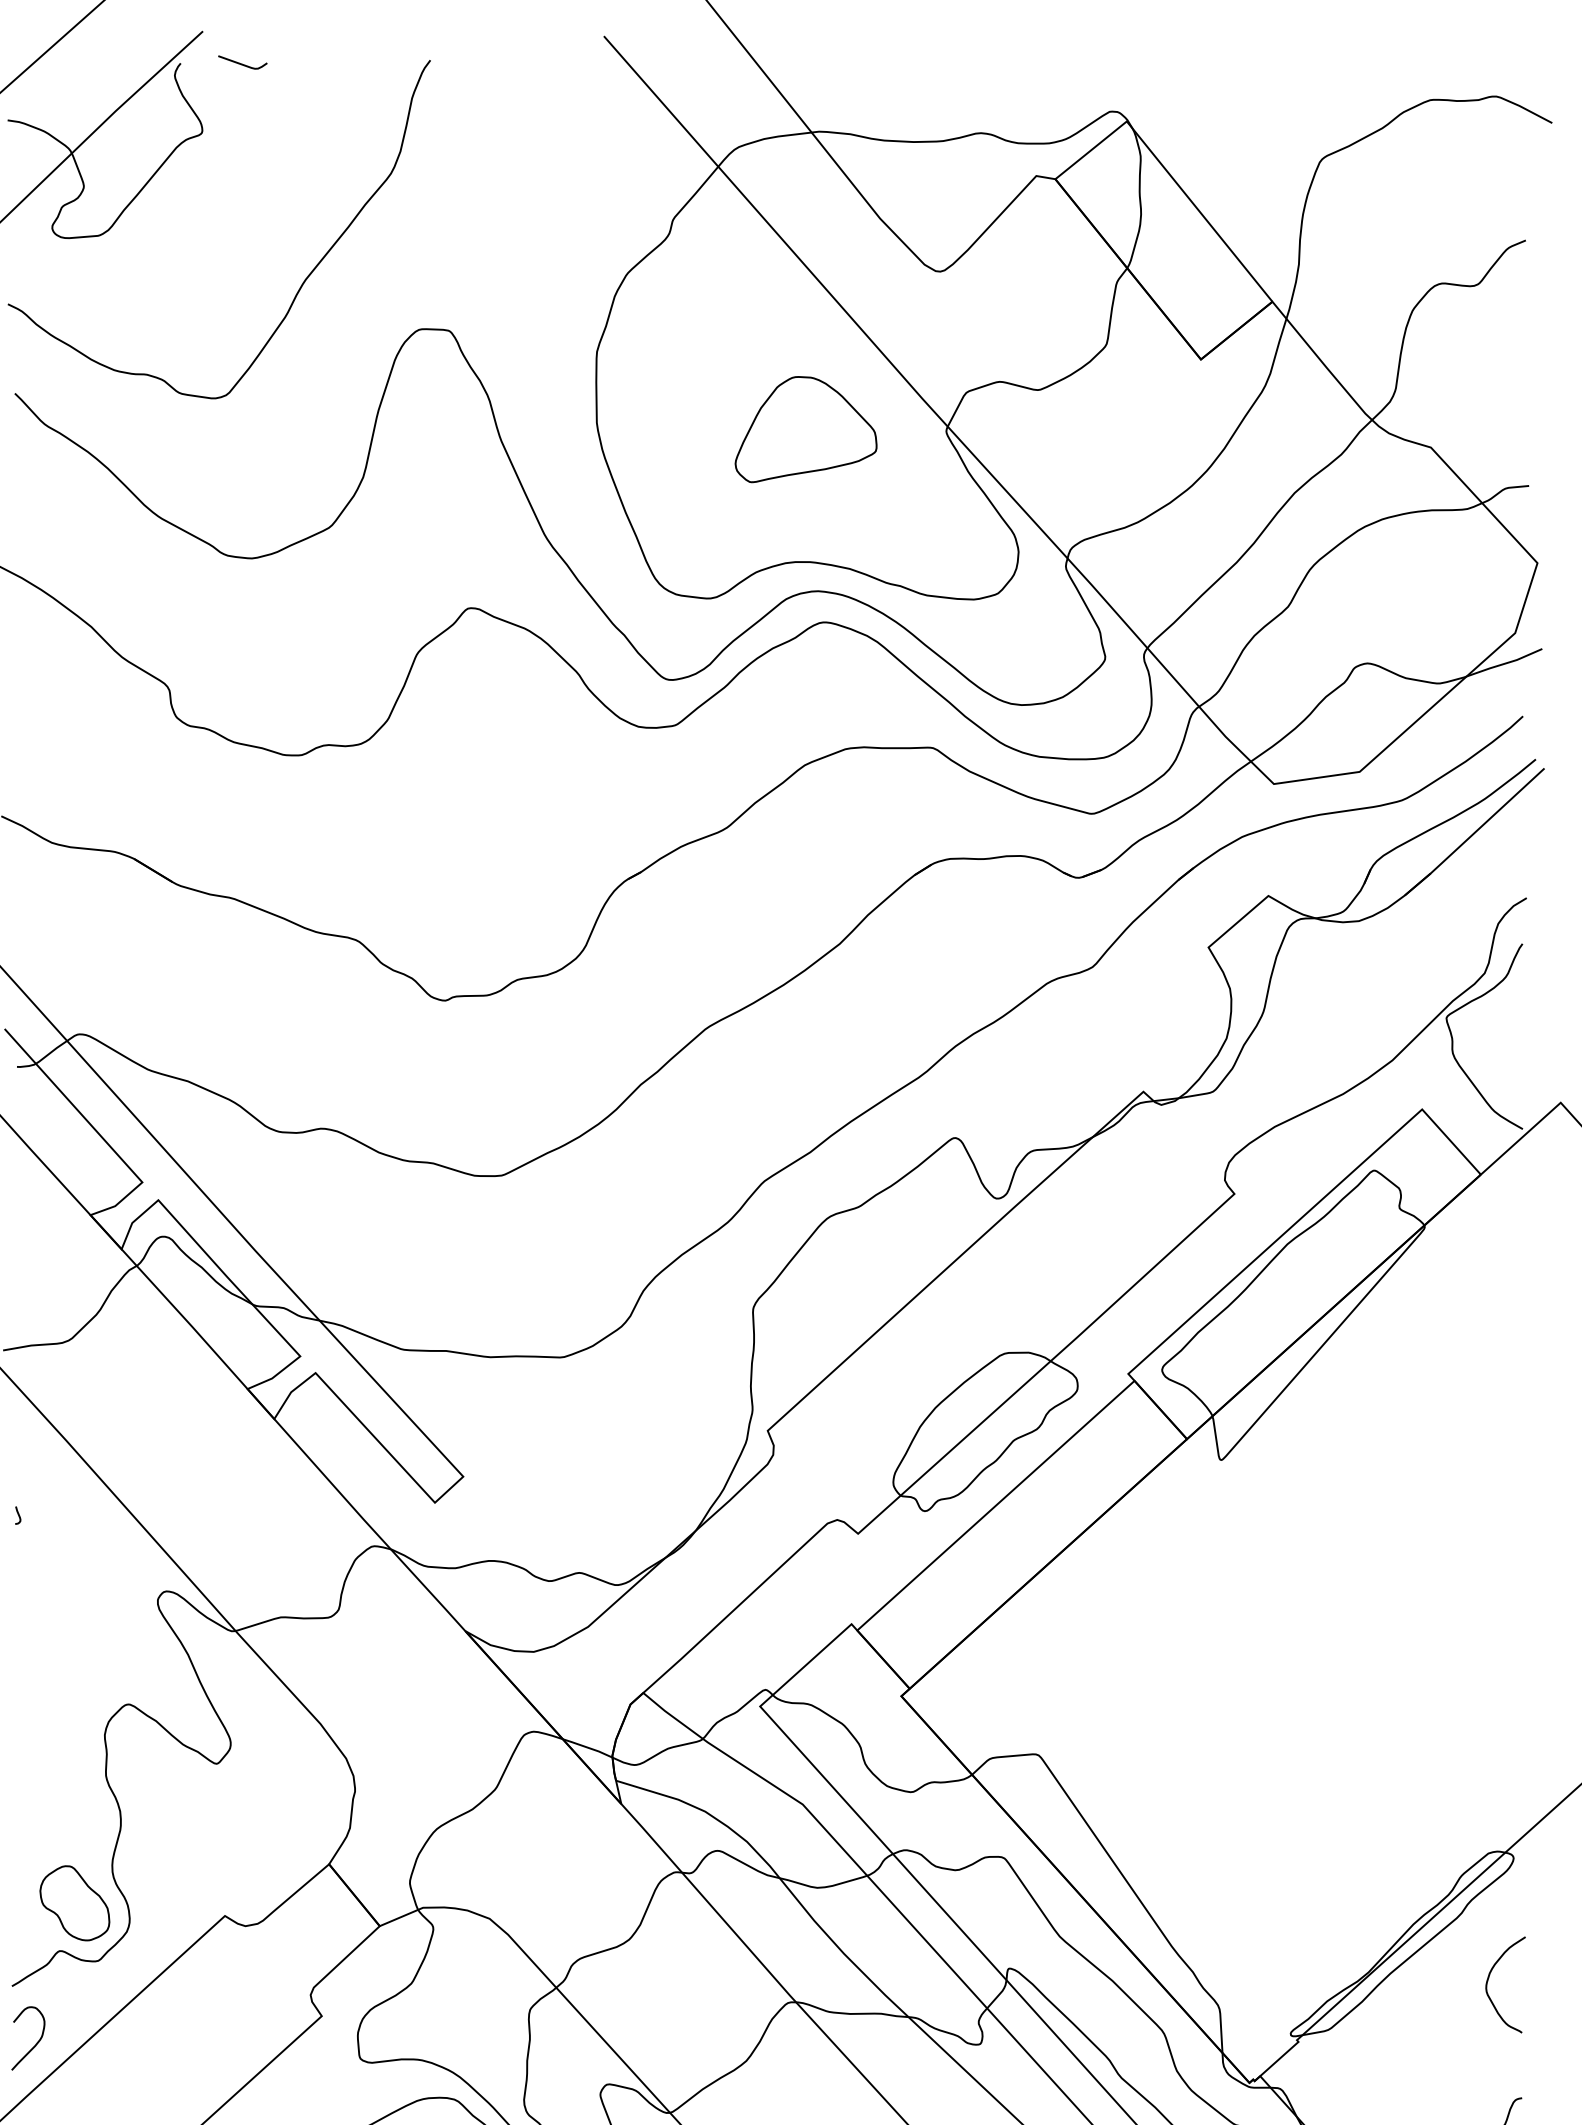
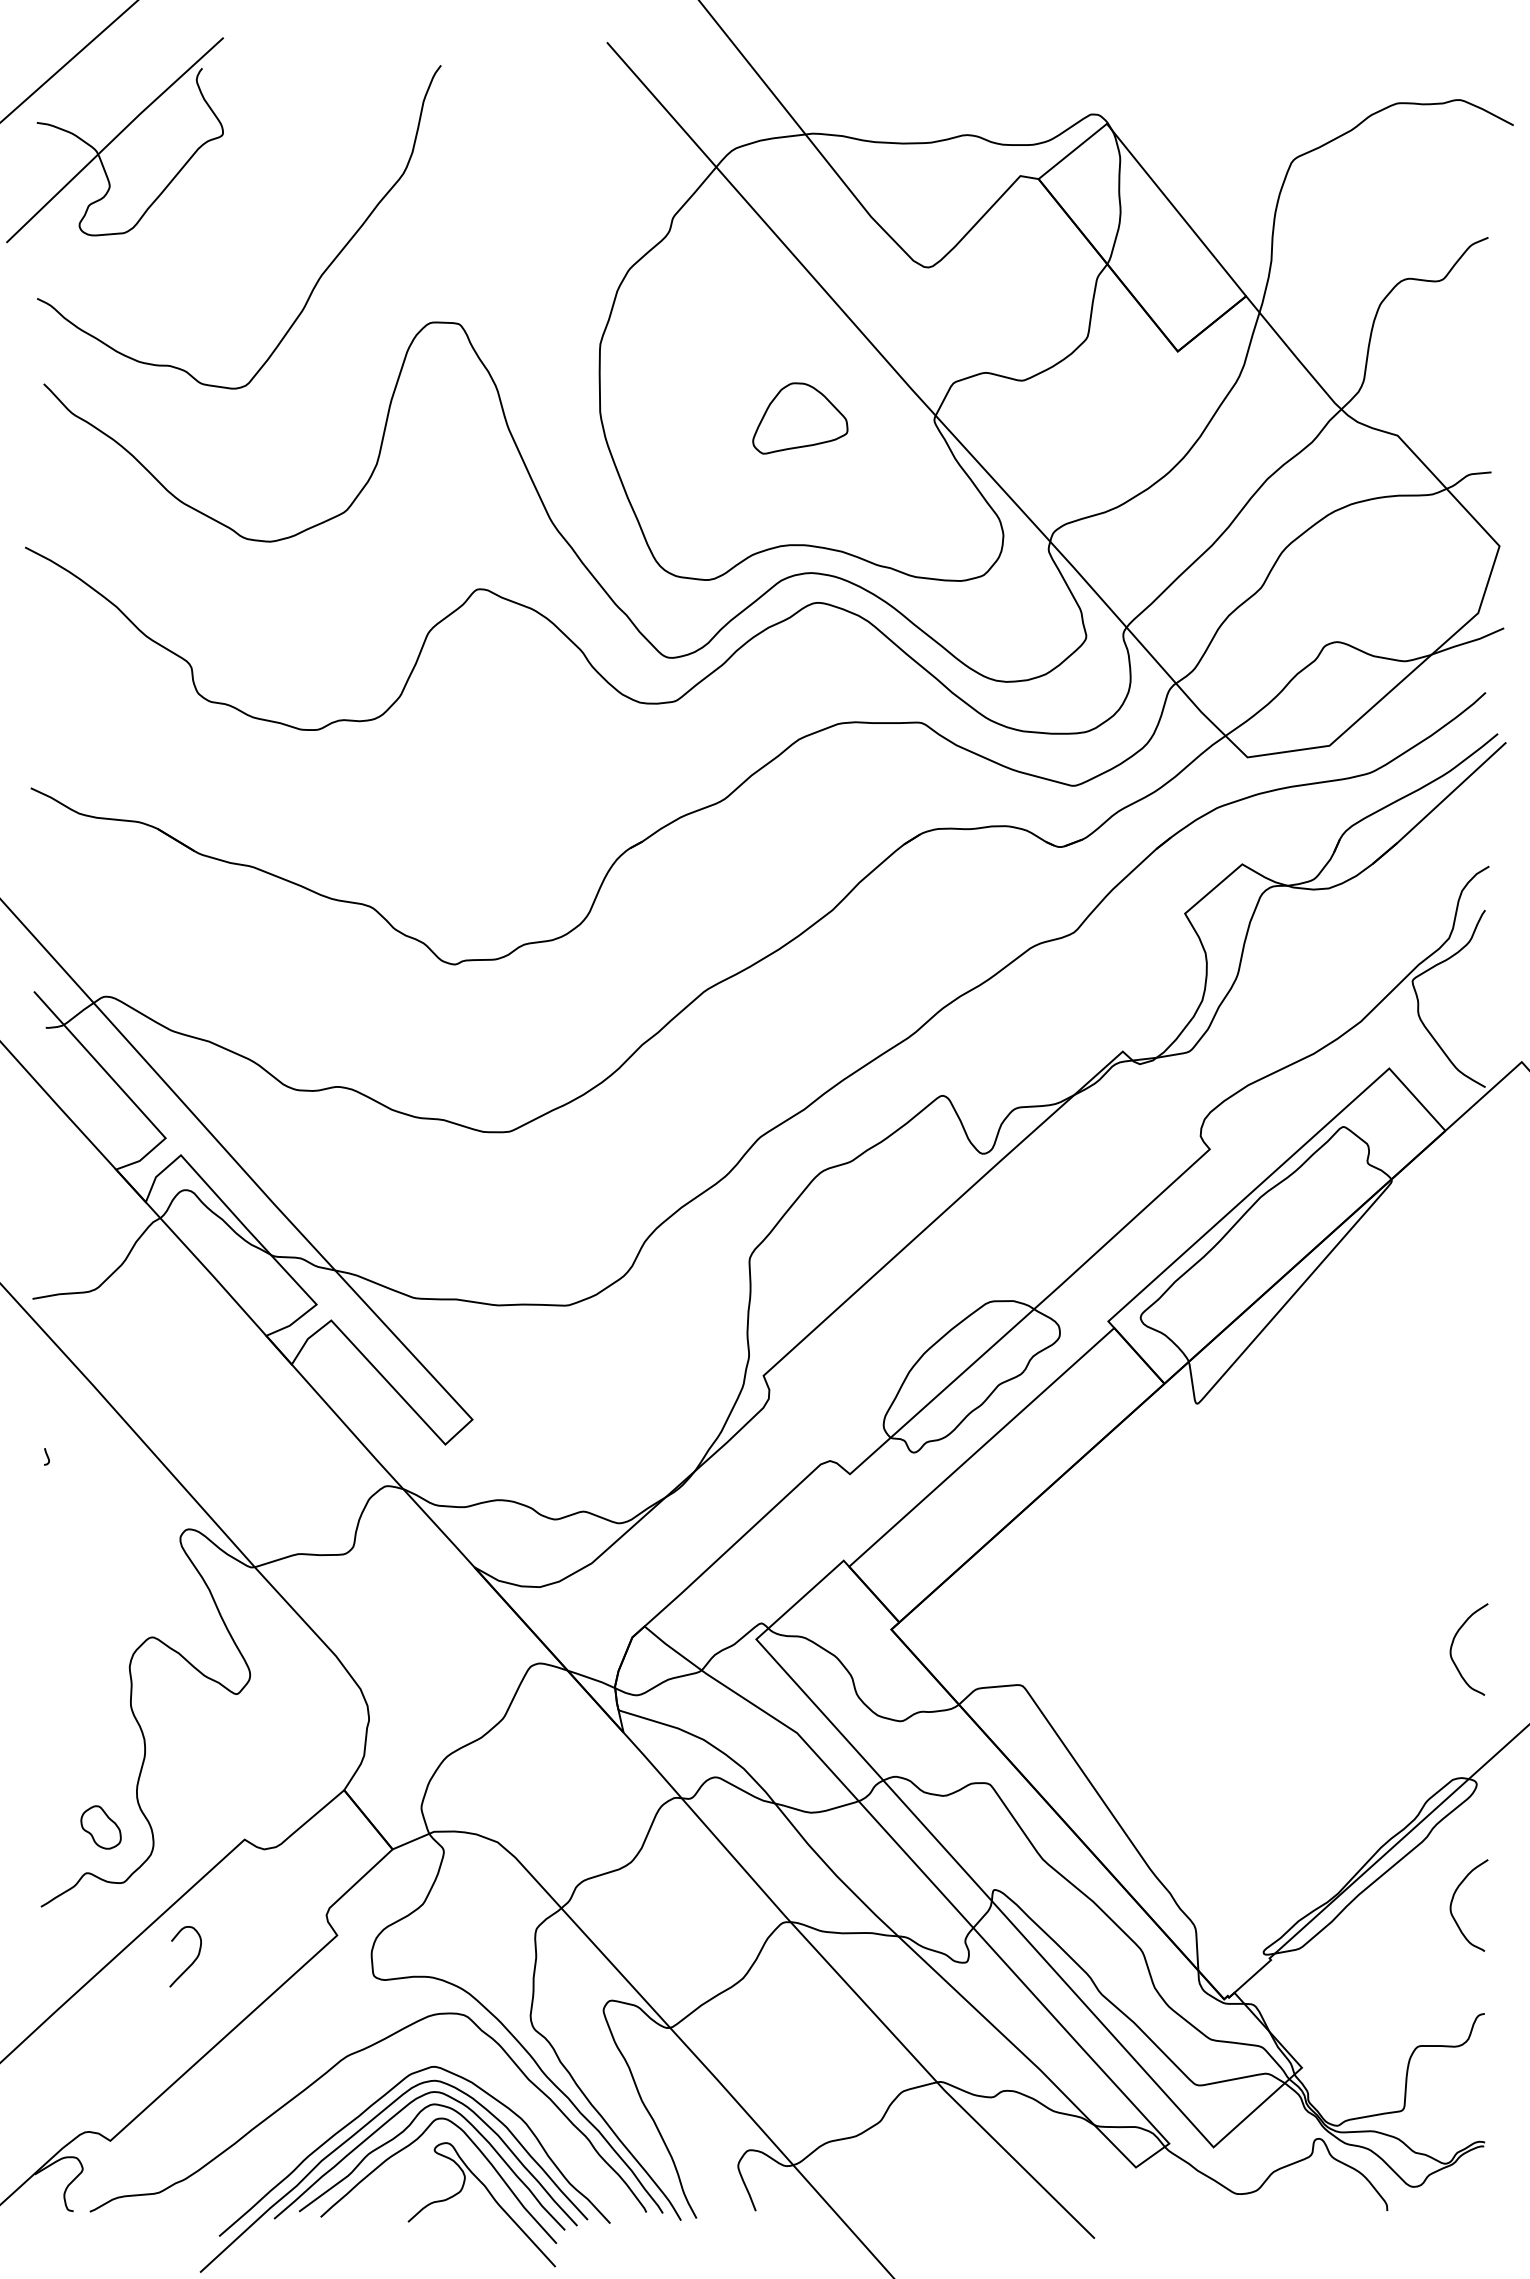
curve: (242, 63) -> (261, 68), removed
part: (806, 429) -> (800, 418), size x0.7
curve: (1488, 1715) -> (1452, 1647), added
part: (74, 1903) -> (100, 1827), size x0.6
curve: (36, 2042) -> (193, 1960), moved

